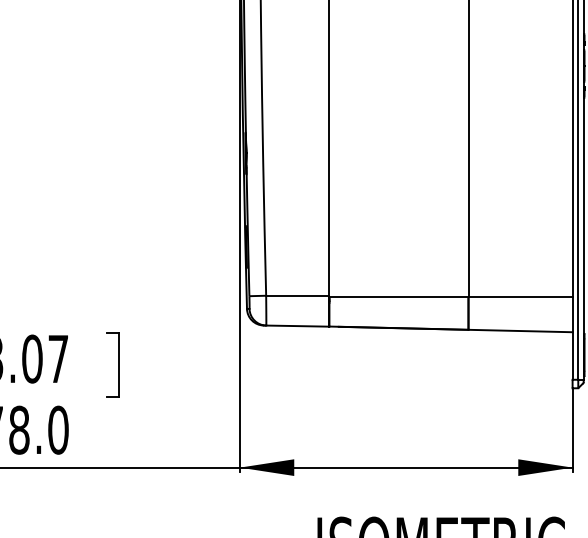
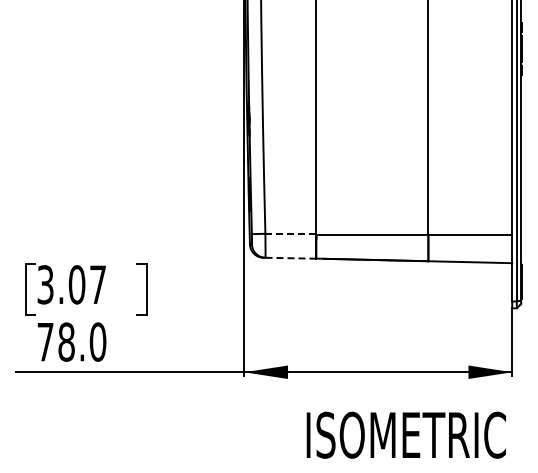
line: (298, 295) -> (291, 233), solid -> dashed
line: (298, 326) -> (291, 258), solid -> dashed

